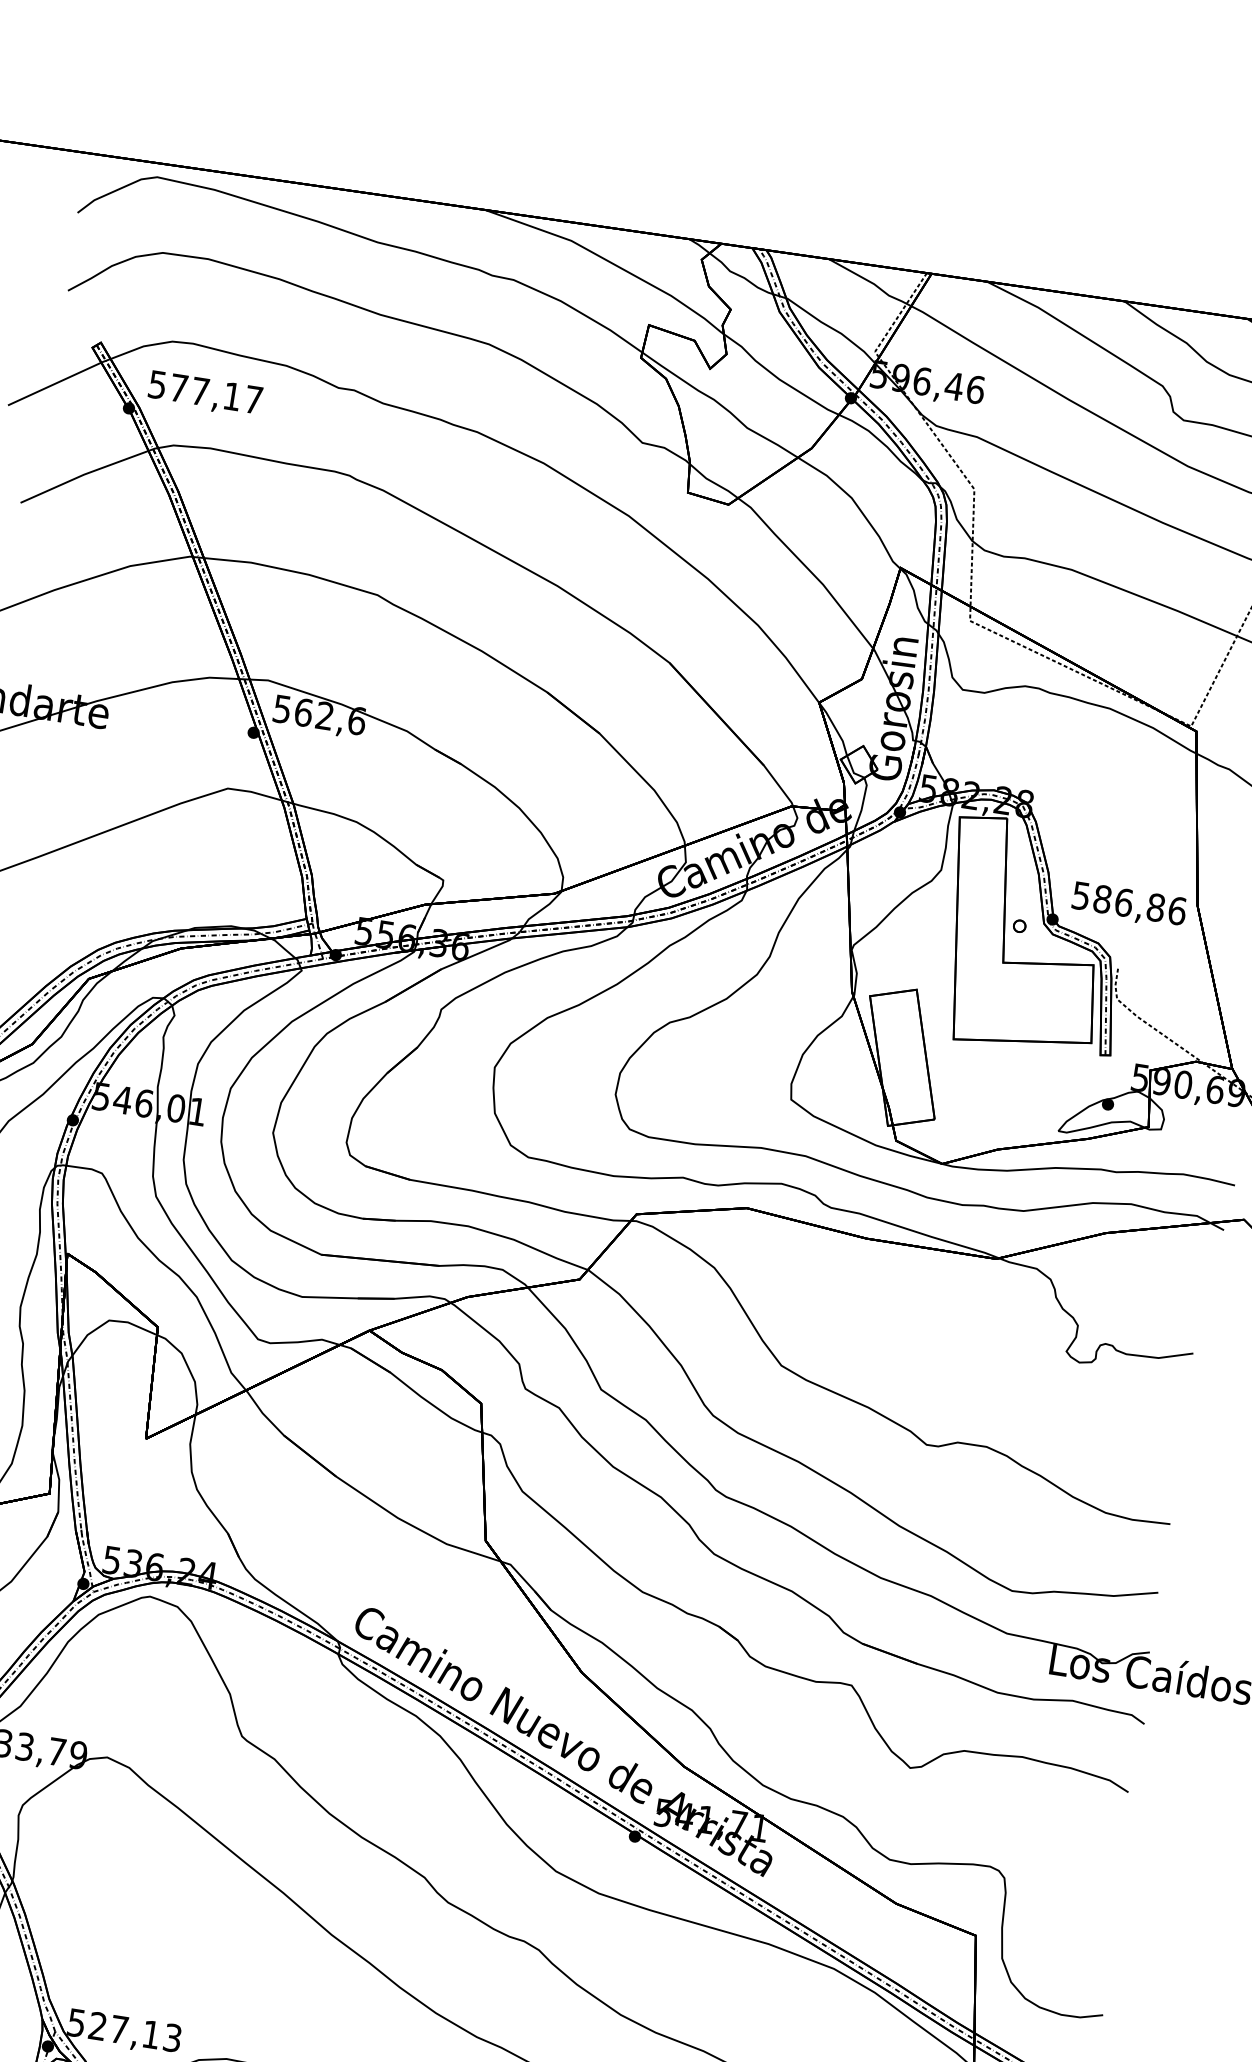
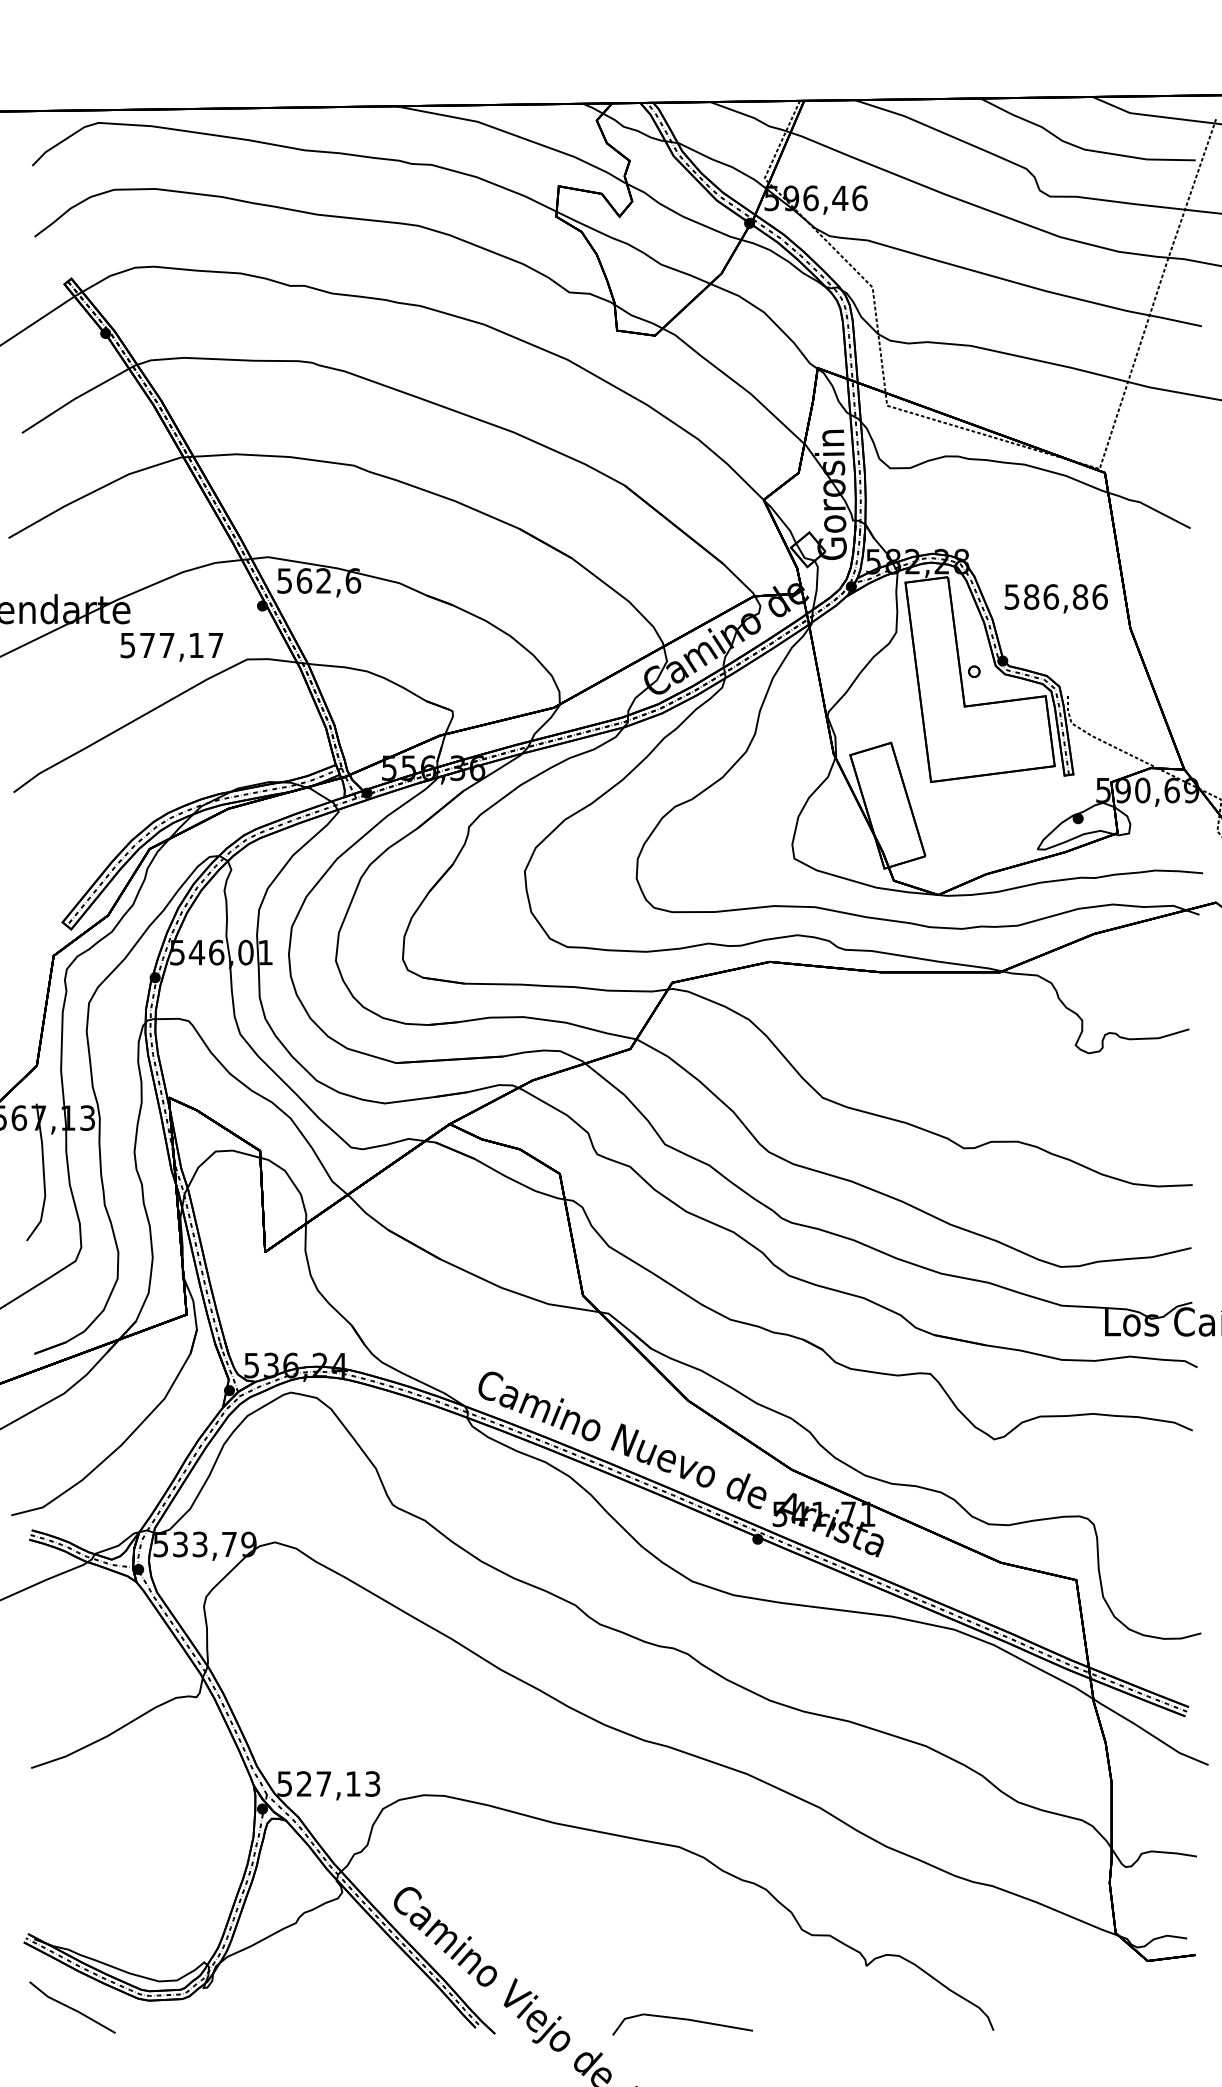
text: (204, 394) -> (171, 647), moved
text: (1128, 905) -> (1055, 598), moved

